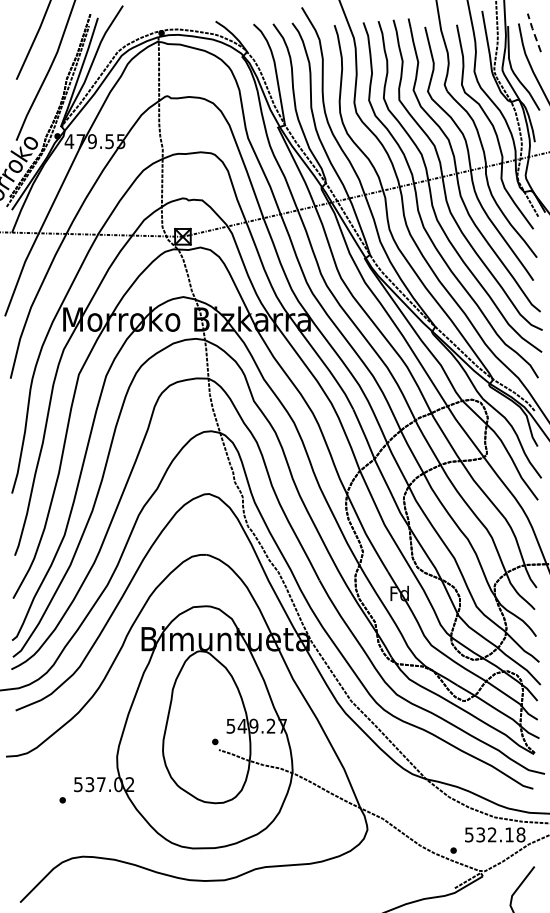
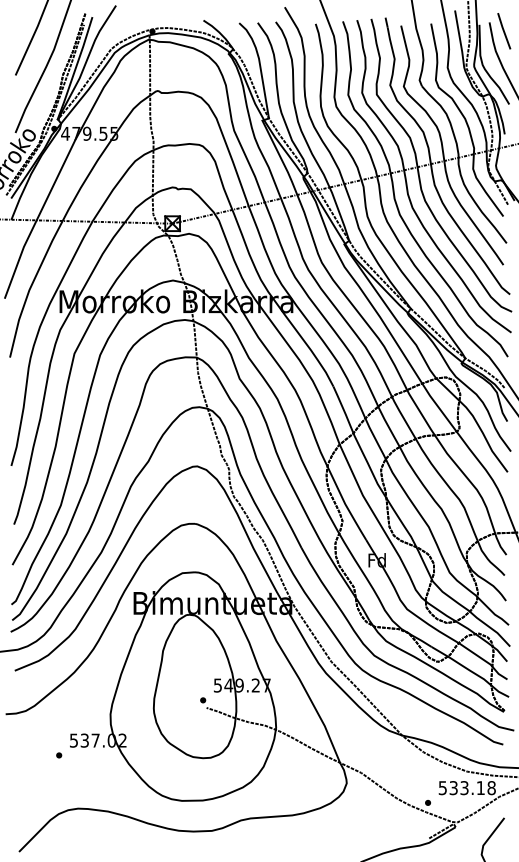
line: (533, 32) -> (503, 30), dashed -> solid
text: (492, 835) -> (464, 788), 532.18 -> 533.18

